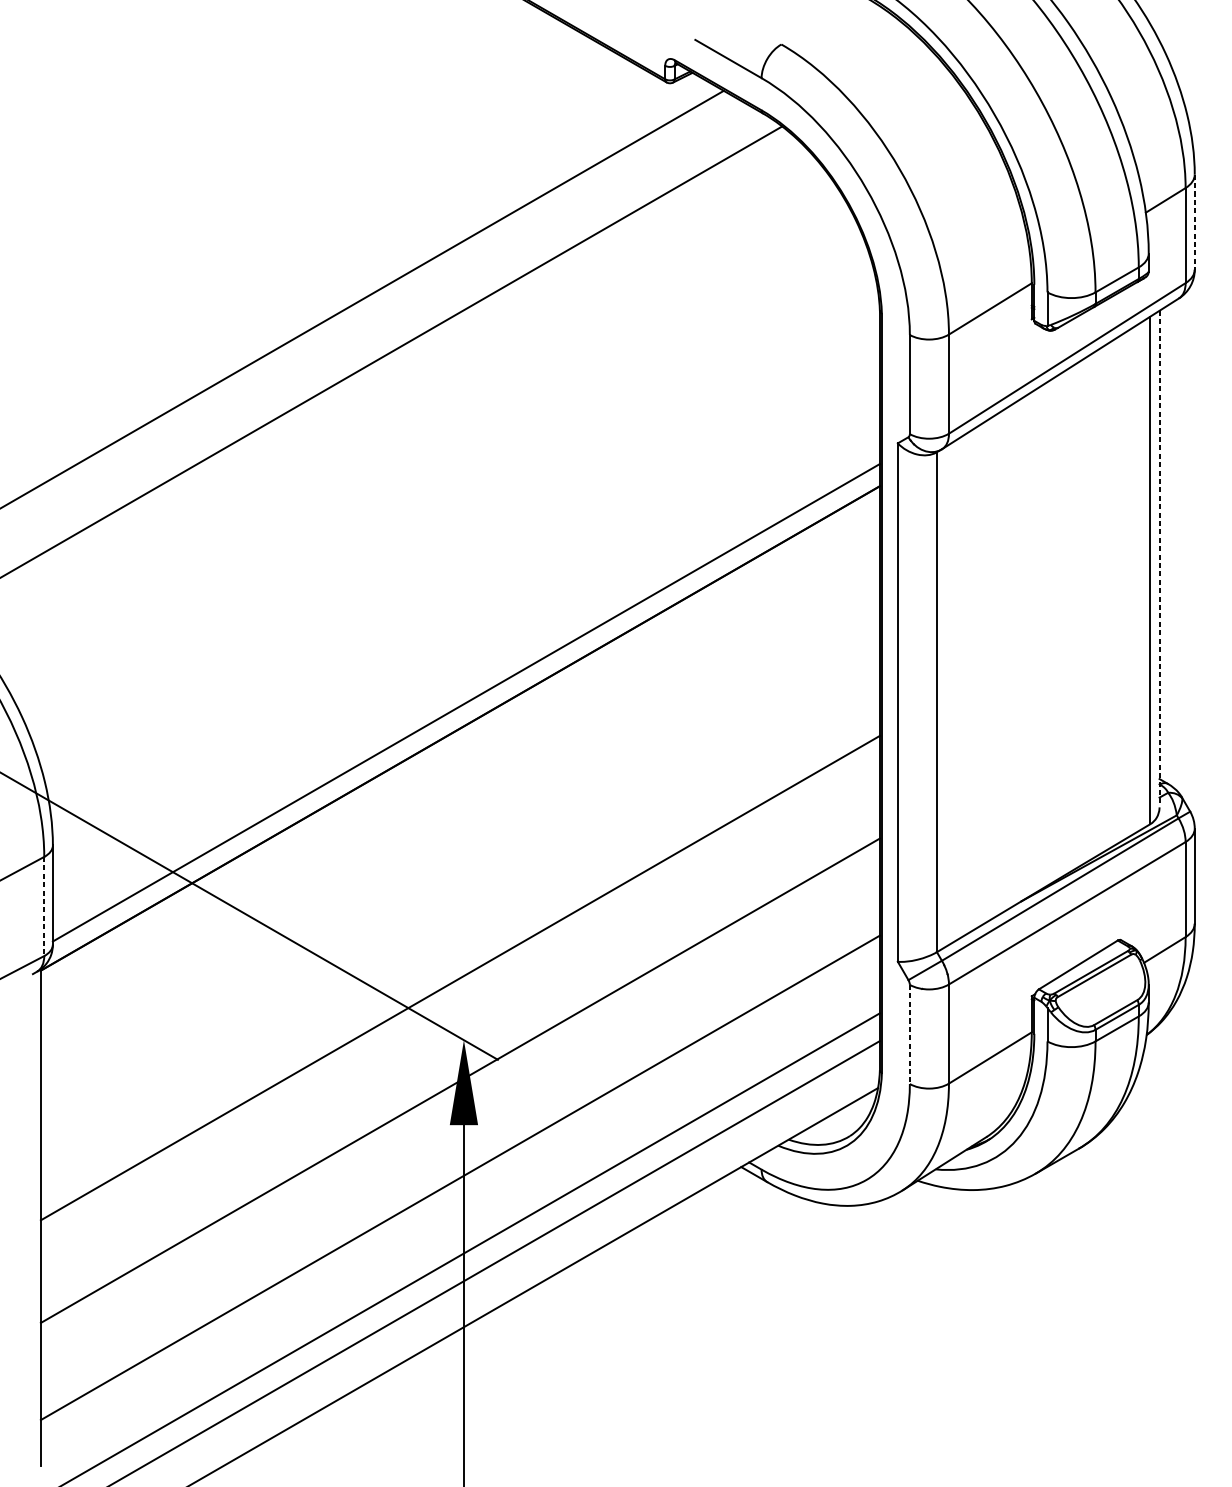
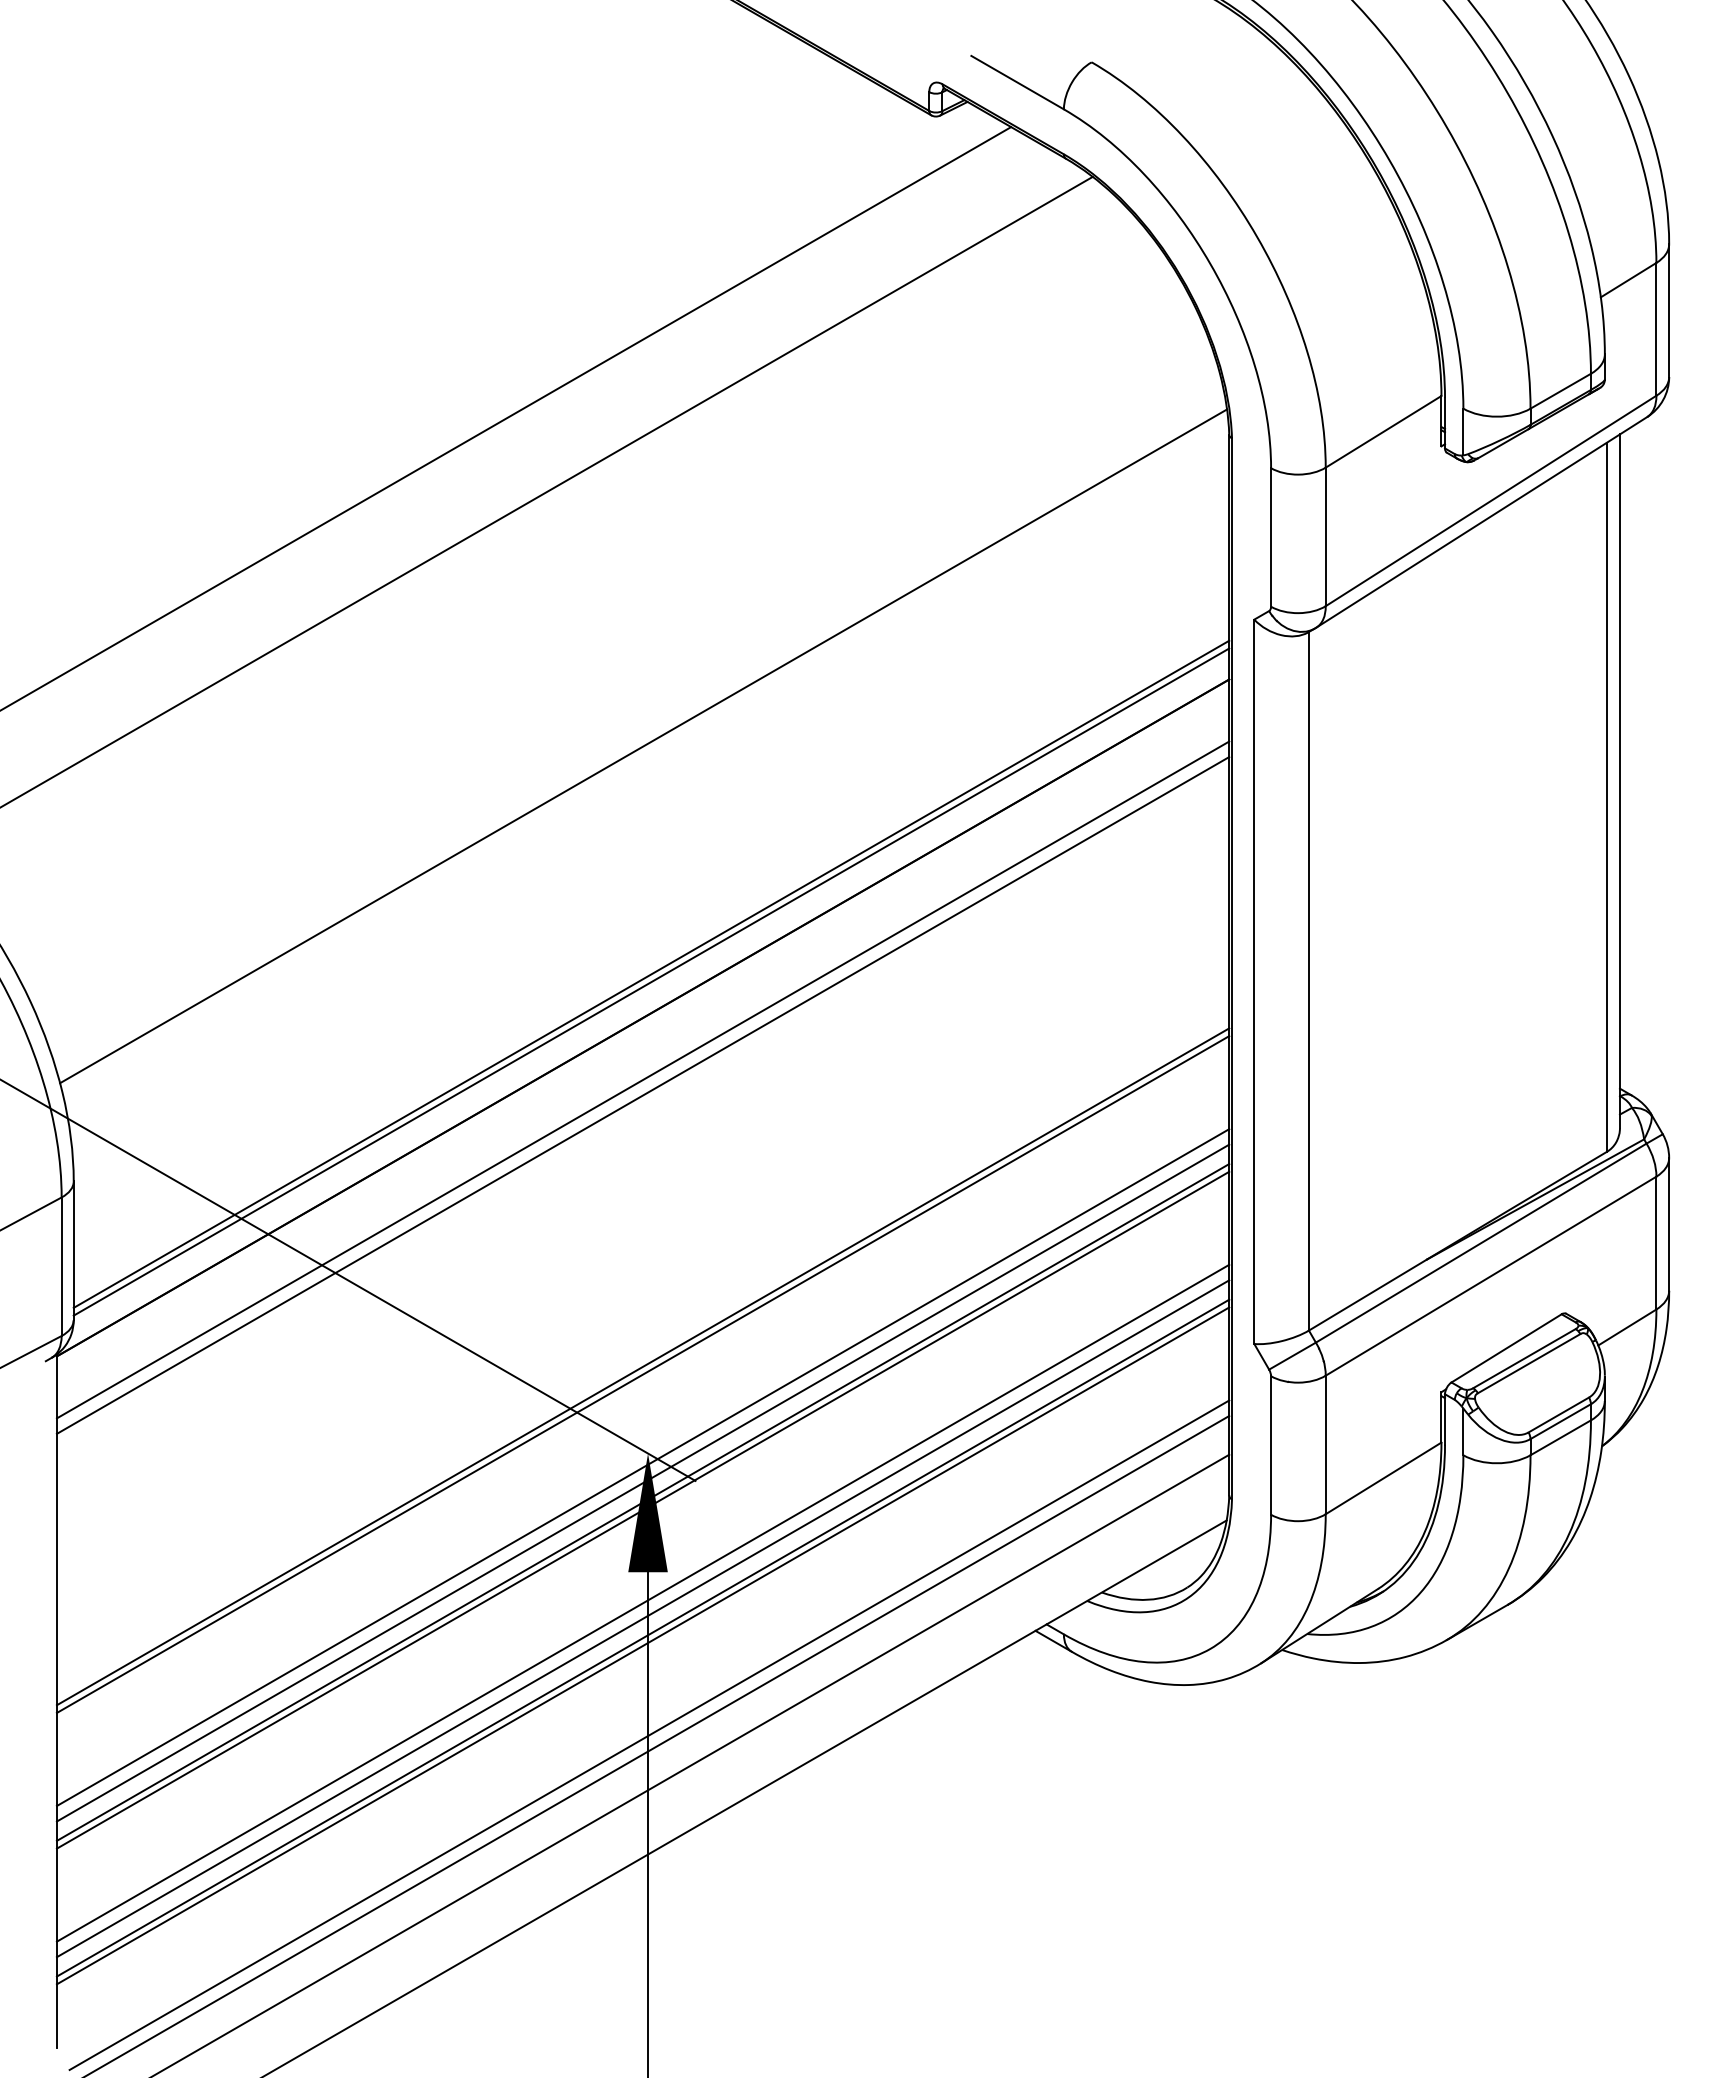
line: (1195, 222) -> (1669, 311), dashed -> solid
line: (460, 534) -> (643, 746), added
line: (1159, 559) -> (1619, 781), dashed -> solid
line: (466, 696) -> (651, 973), added
line: (459, 772) -> (642, 1079), added
line: (459, 783) -> (642, 1095), added
line: (44, 907) -> (61, 1267), dashed -> solid
line: (459, 983) -> (642, 1374), added
line: (910, 1035) -> (1271, 1446), dashed -> solid
line: (459, 1050) -> (642, 1467), added
line: (459, 1060) -> (642, 1482), added
line: (459, 1075) -> (642, 1502), added
line: (459, 1146) -> (642, 1602), added
line: (459, 1158) -> (642, 1618), added
line: (459, 1171) -> (642, 1637), added
line: (464, 1241) -> (649, 1735), added

